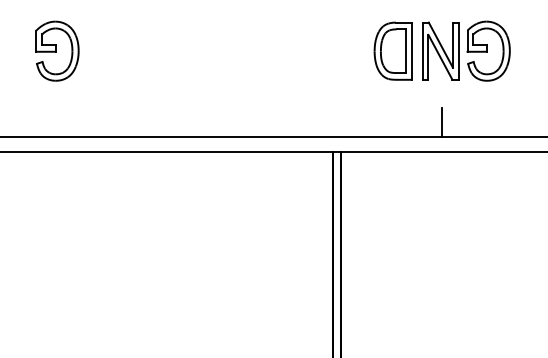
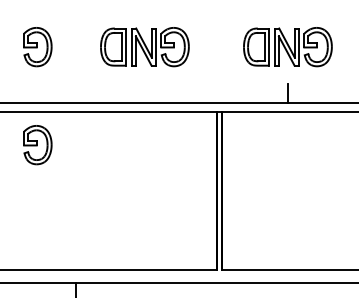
part: (221, 51) -> (144, 47), added
part: (56, 202) -> (37, 145), added

